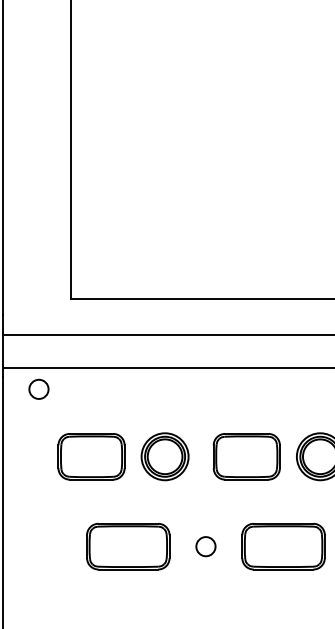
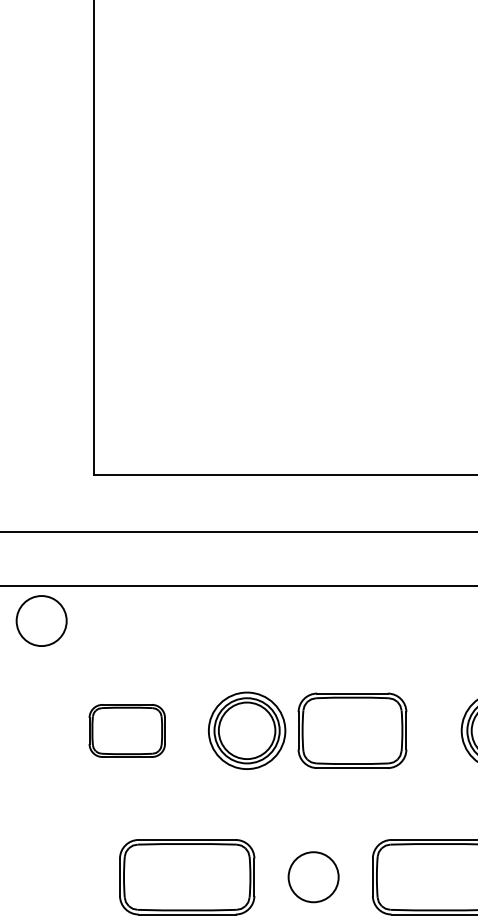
circle: (38, 388) -> (40, 619), size x1.6
part: (91, 456) -> (127, 730), size x0.7
part: (246, 456) -> (351, 730), moved
circle: (205, 546) -> (312, 876), size x1.6

